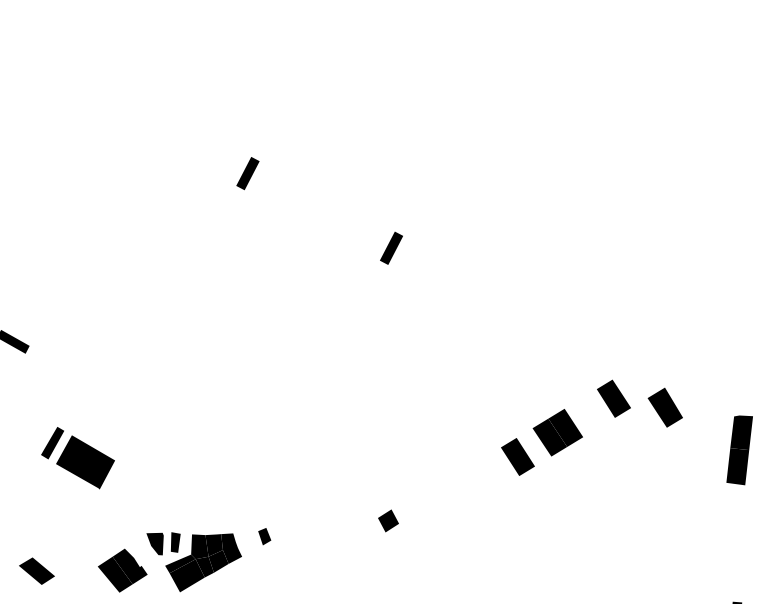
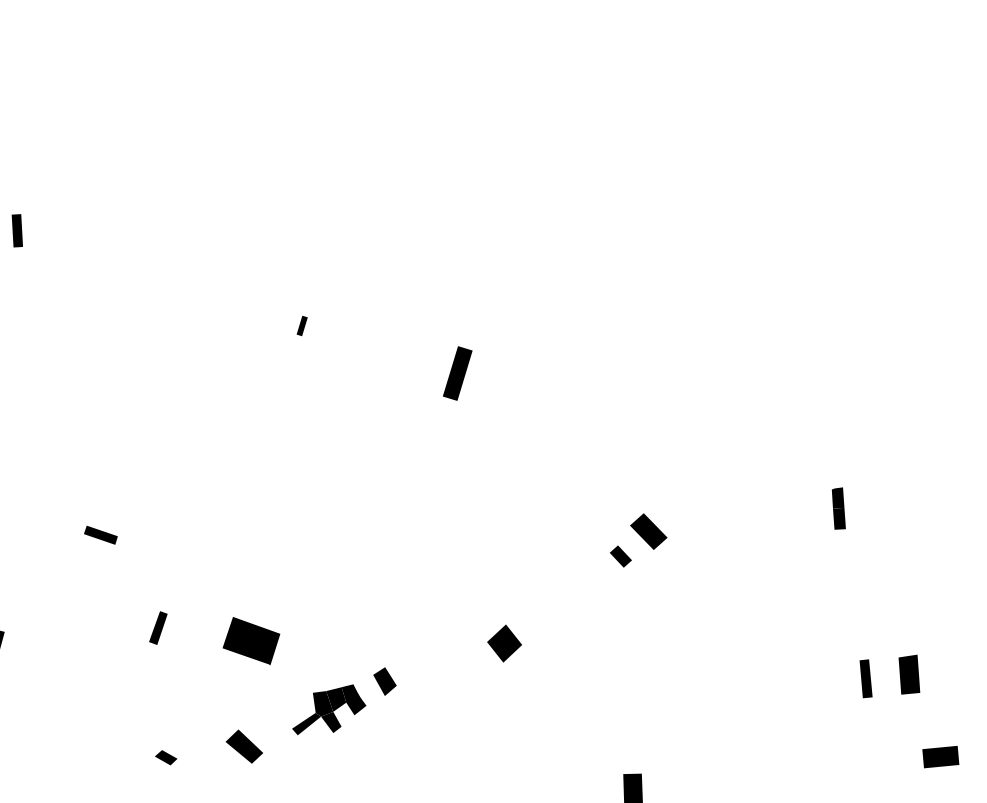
part: (248, 173) -> (302, 325), size x0.6
part: (391, 248) -> (457, 373), size x1.6
part: (613, 398) -> (704, 481), removed
part: (665, 407) -> (757, 480), removed
fill: (565, 427) -> (662, 518), removed
part: (739, 449) -> (838, 508), size x0.6
part: (517, 456) -> (620, 556), size x0.6
part: (85, 462) -> (251, 641), moved
part: (388, 520) -> (504, 643), size x1.6
part: (264, 536) -> (384, 681), size x1.6
fill: (154, 542) -> (277, 707), removed
fill: (175, 542) -> (297, 703), removed
fill: (218, 561) -> (343, 714), removed
fill: (129, 567) -> (257, 736), removed
part: (36, 570) -> (165, 757), size x0.6
fill: (187, 575) -> (315, 734), removed

